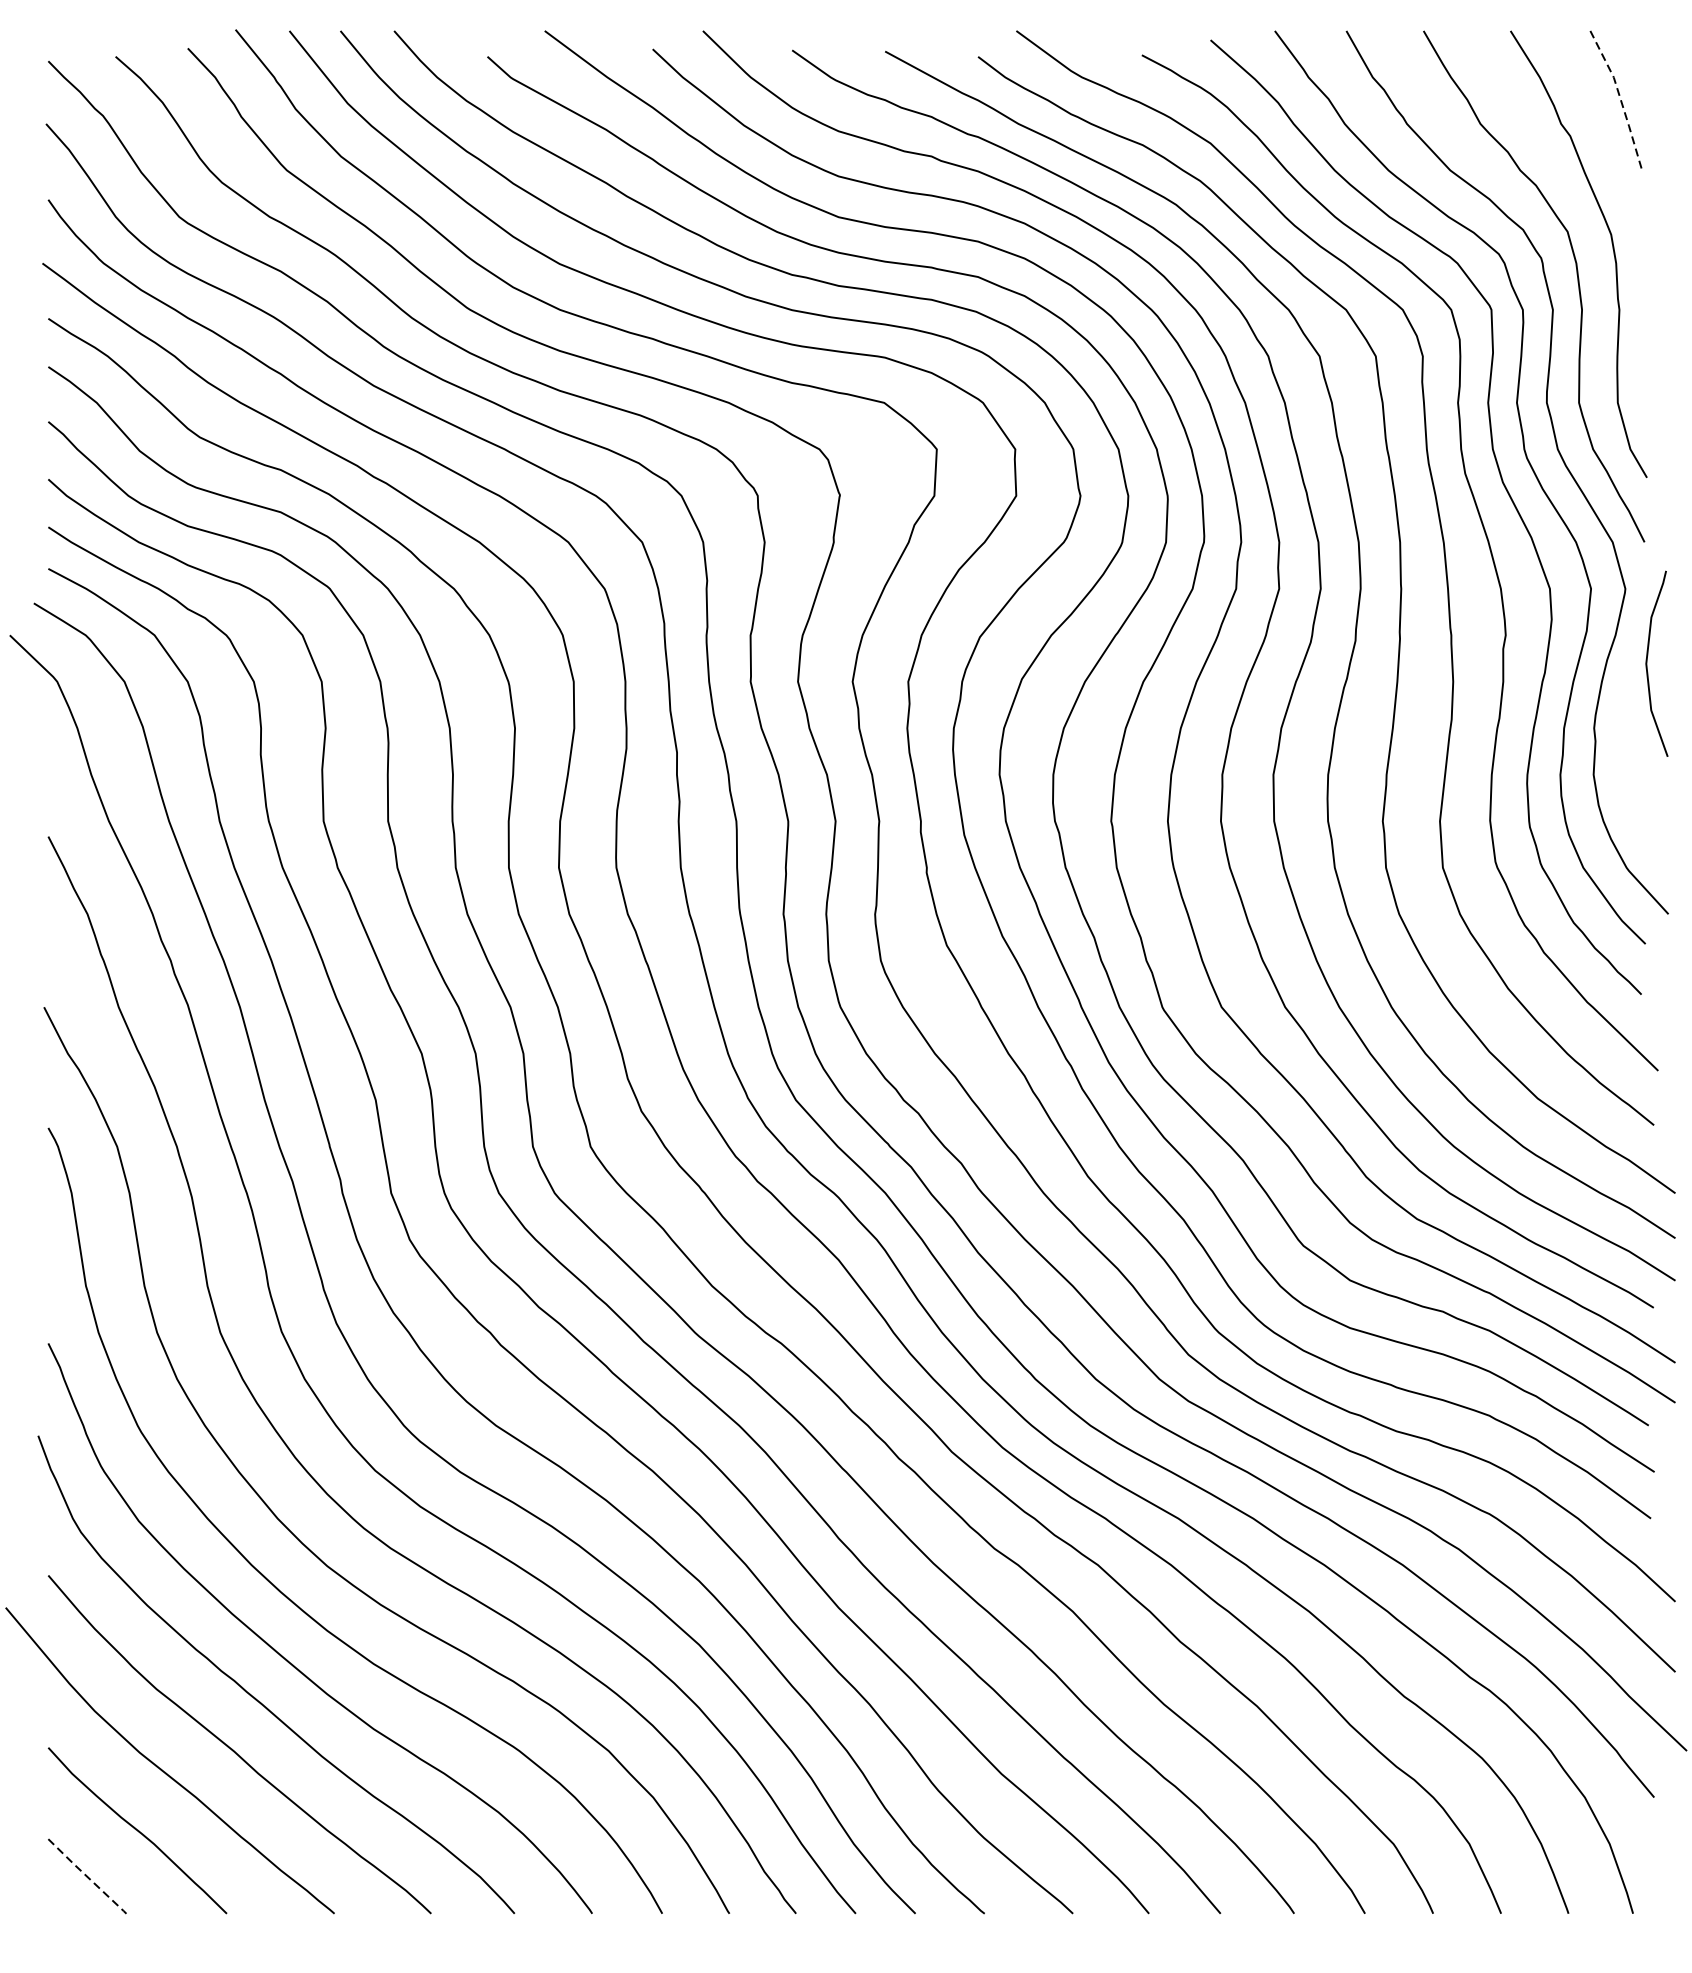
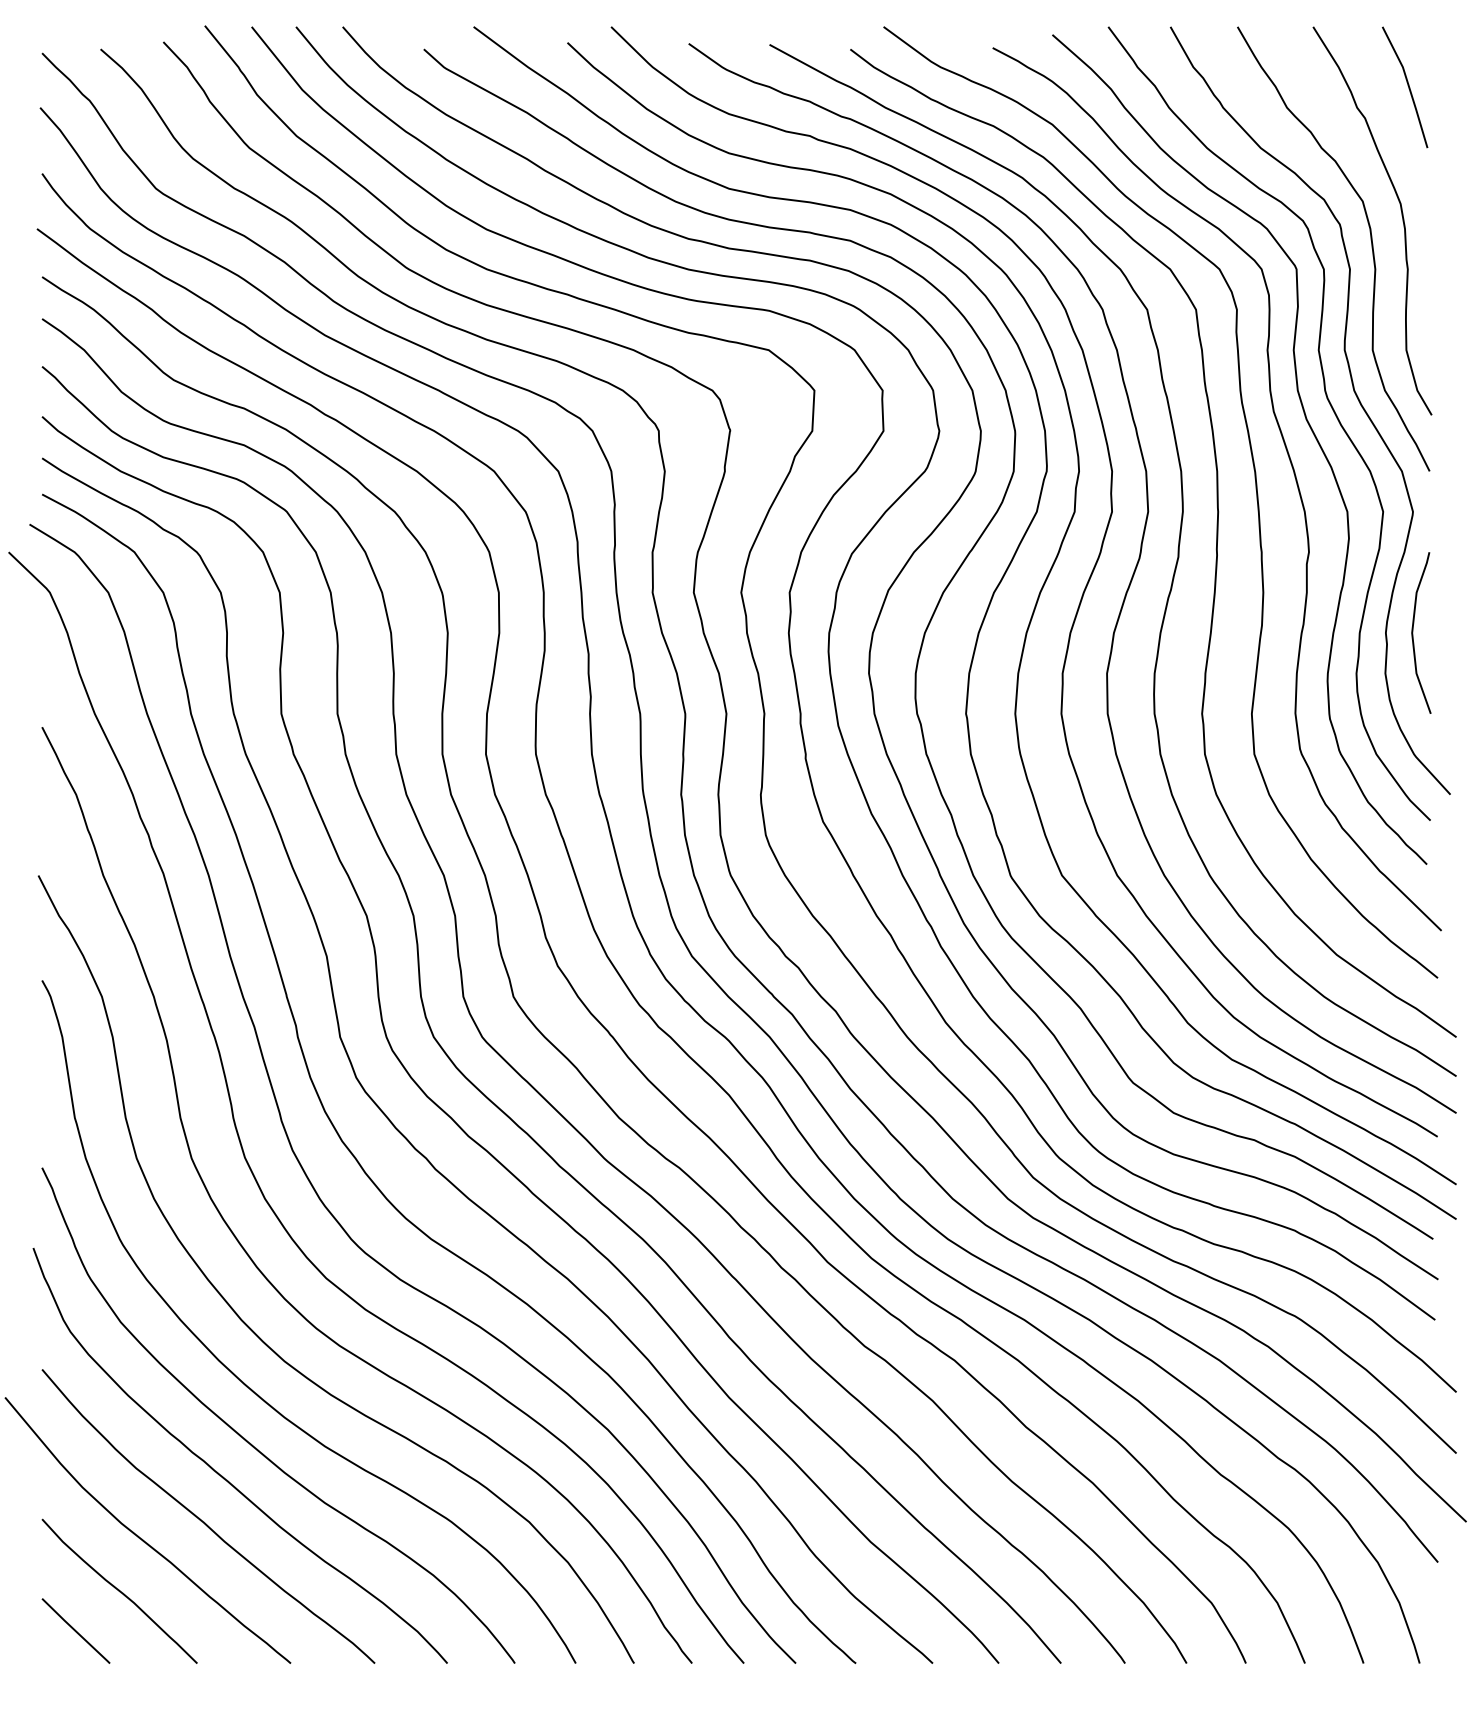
line: (1620, 99) -> (1408, 86), dashed -> solid
curve: (1647, 663) -> (1413, 632), moved
line: (87, 1876) -> (76, 1631), dashed -> solid

